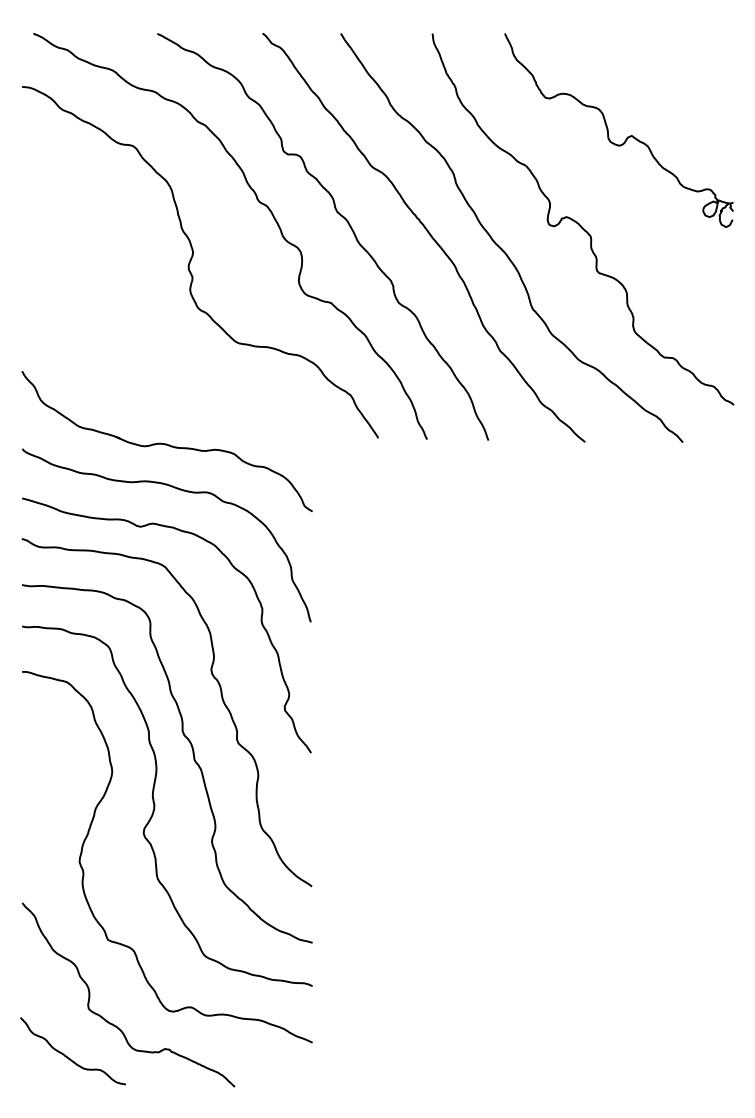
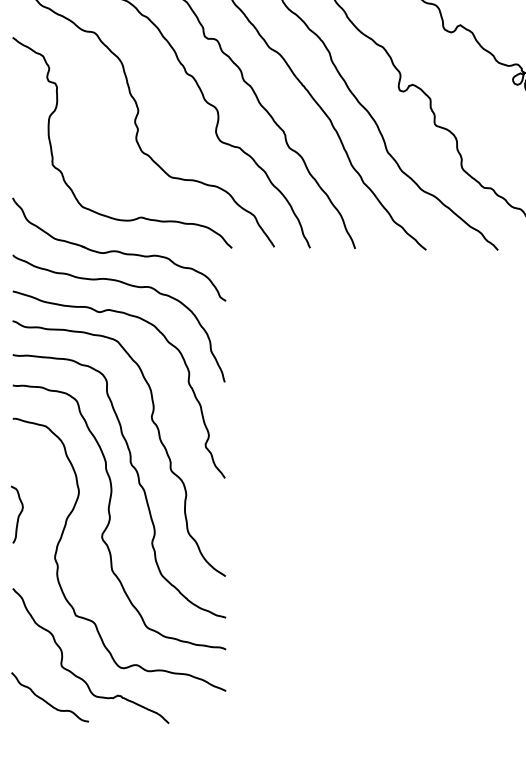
curve: (89, 336) -> (62, 172), added
curve: (29, 803) -> (18, 515), added

